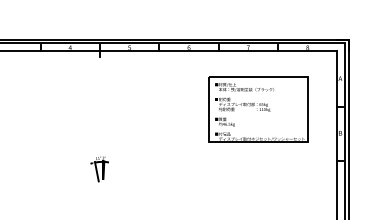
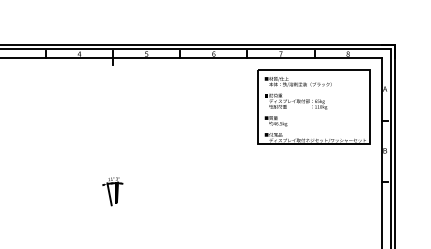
part: (258, 109) -> (313, 106), moved

